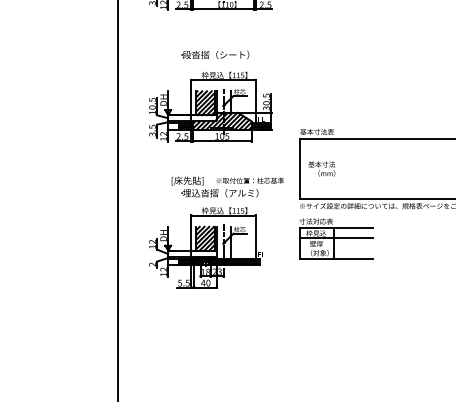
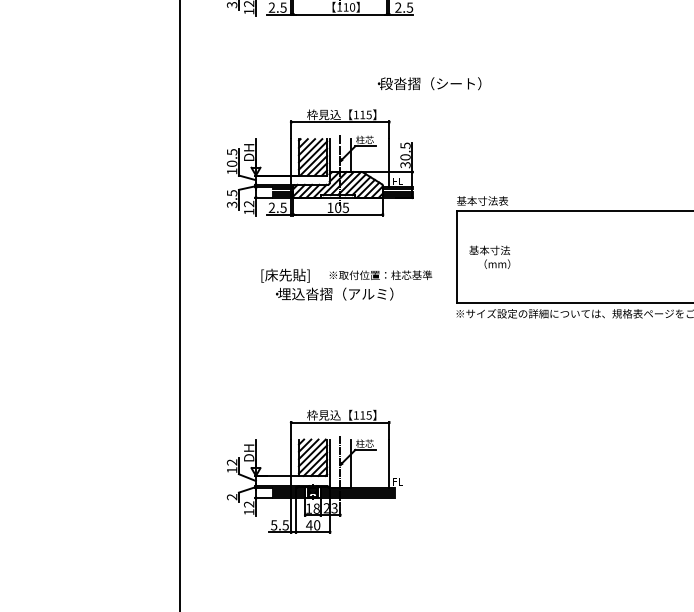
text: (215, 54) -> (429, 83), moved
part: (336, 238) -> (512, 363), removed
part: (205, 247) -> (312, 471), moved

